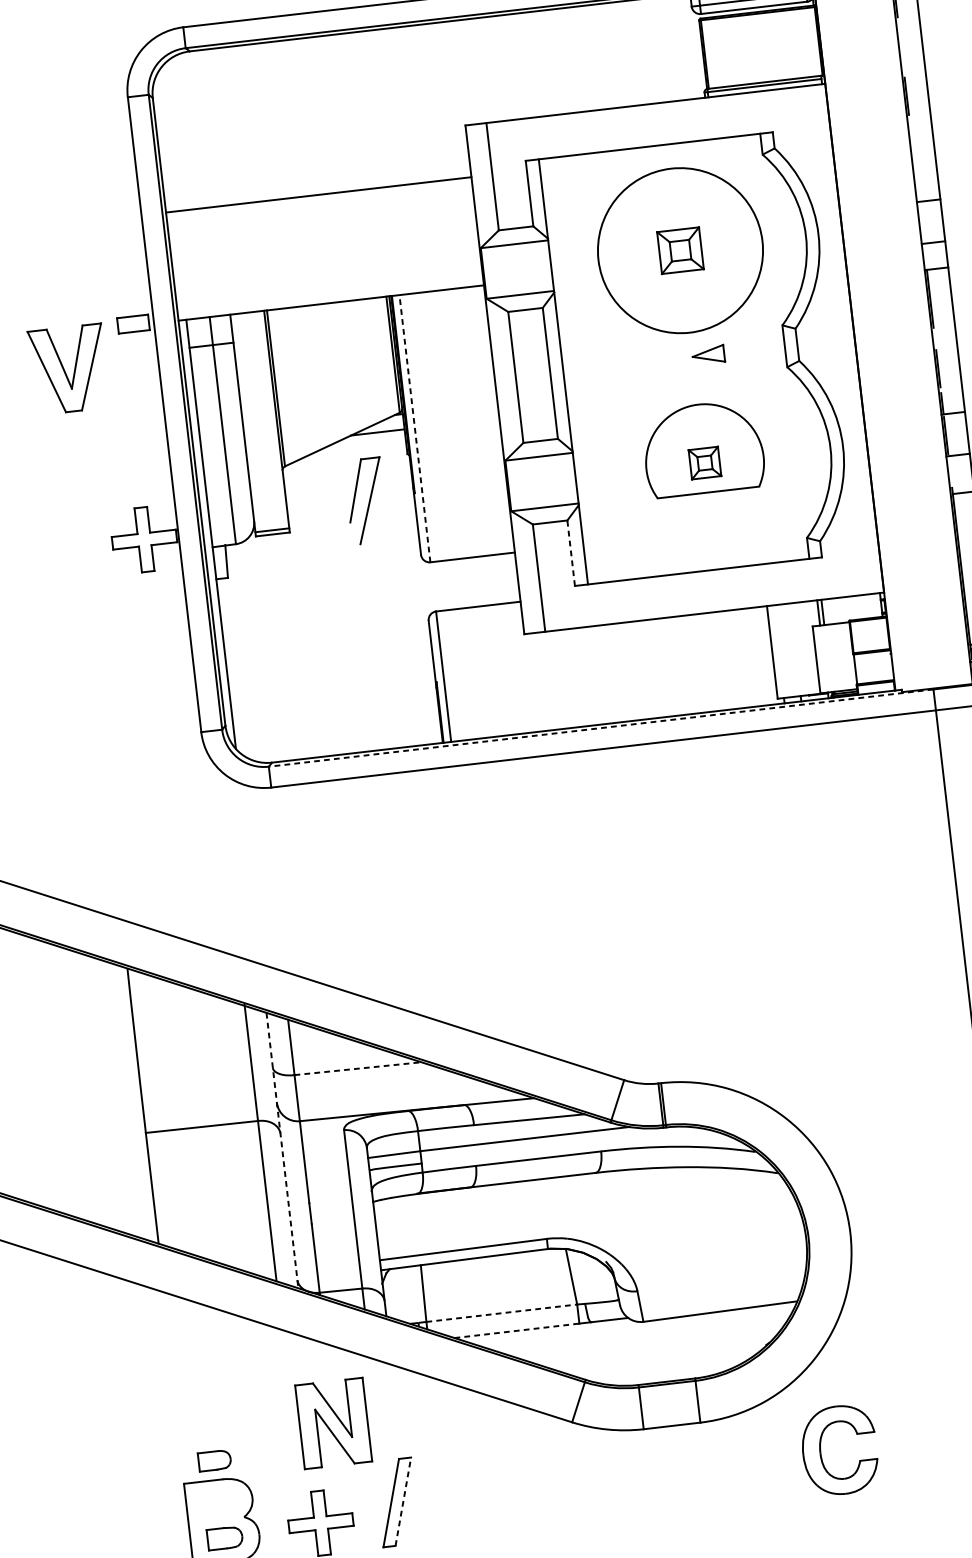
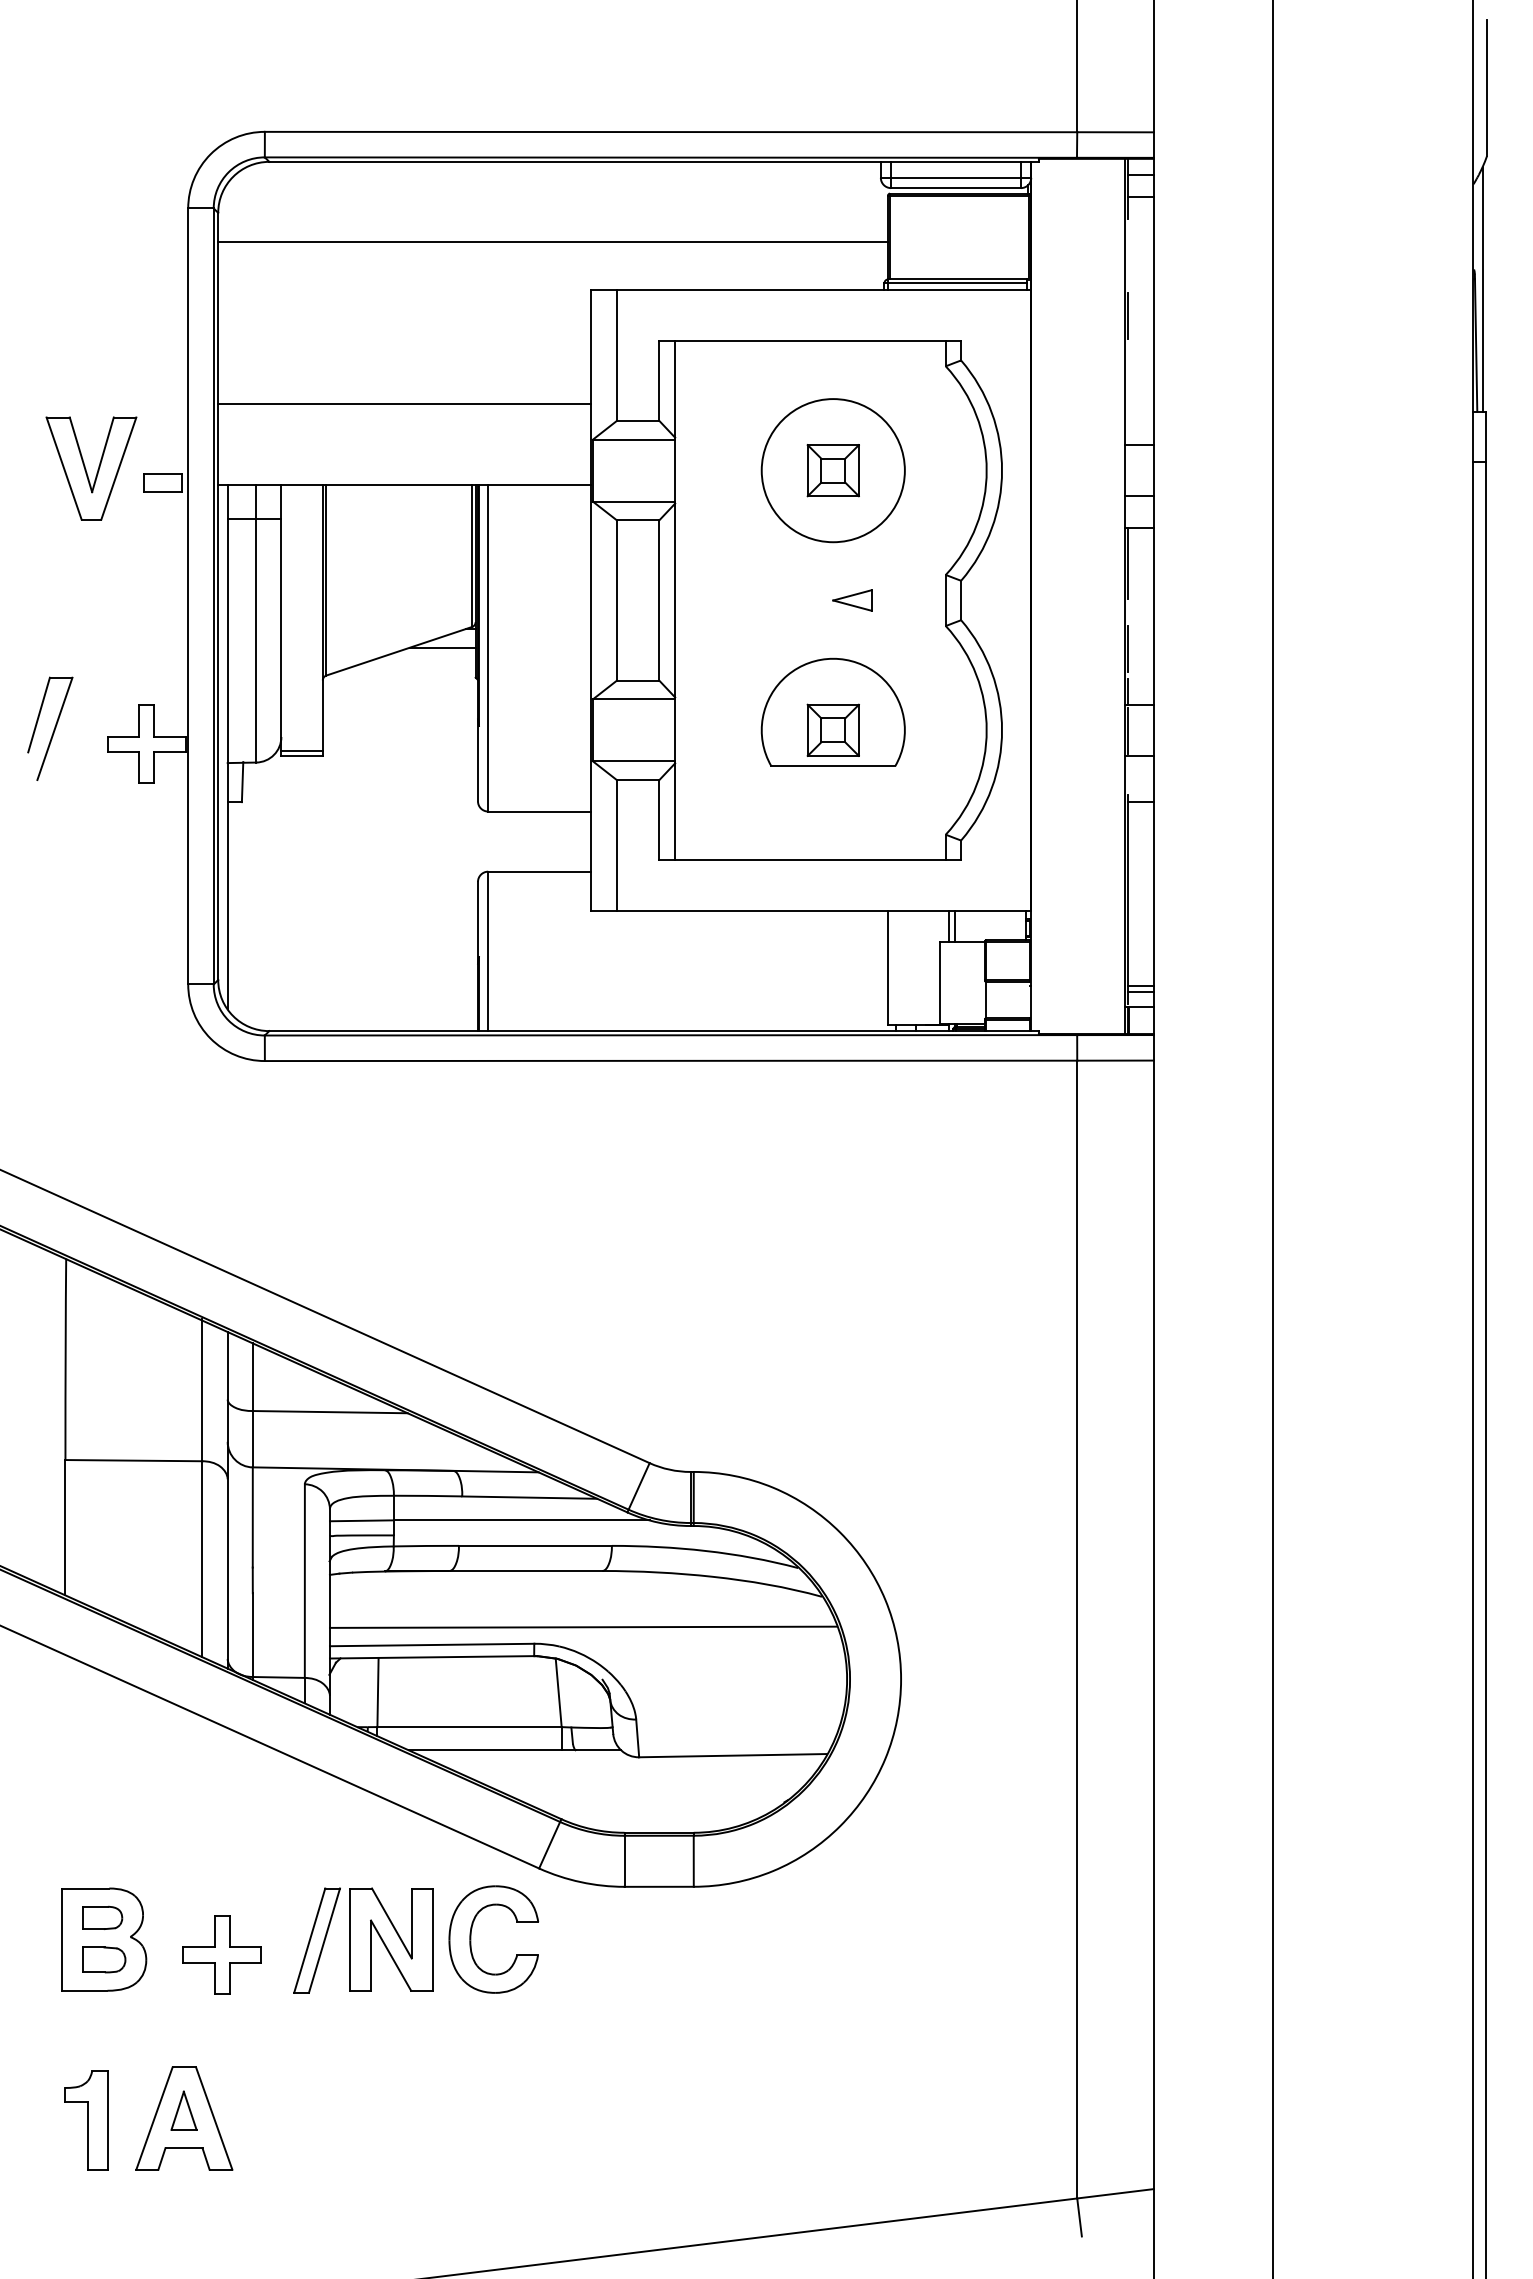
line: (429, 89) -> (553, 241), added
line: (318, 194) -> (404, 403), moved
circle: (679, 250) -> (832, 470), size x0.71
part: (69, 369) -> (91, 468), moved
line: (415, 428) -> (488, 647), dashed -> solid
part: (704, 462) -> (832, 729), size x1.43
part: (366, 500) -> (50, 728), moved
line: (571, 552) -> (659, 819), dashed -> solid
line: (600, 728) -> (670, 1035), dashed -> solid
line: (358, 1068) -> (330, 1412), dashed -> solid
line: (282, 1150) -> (227, 1500), dashed -> solid
line: (584, 1220) -> (582, 1626), added
line: (502, 1313) -> (470, 1727), dashed -> solid
line: (517, 1330) -> (485, 1750), dashed -> solid
part: (333, 1423) -> (391, 1939), moved
part: (821, 1452) -> (471, 1939), moved
part: (214, 1460) -> (102, 1917), moved
line: (403, 1501) -> (324, 1940), dashed -> solid

